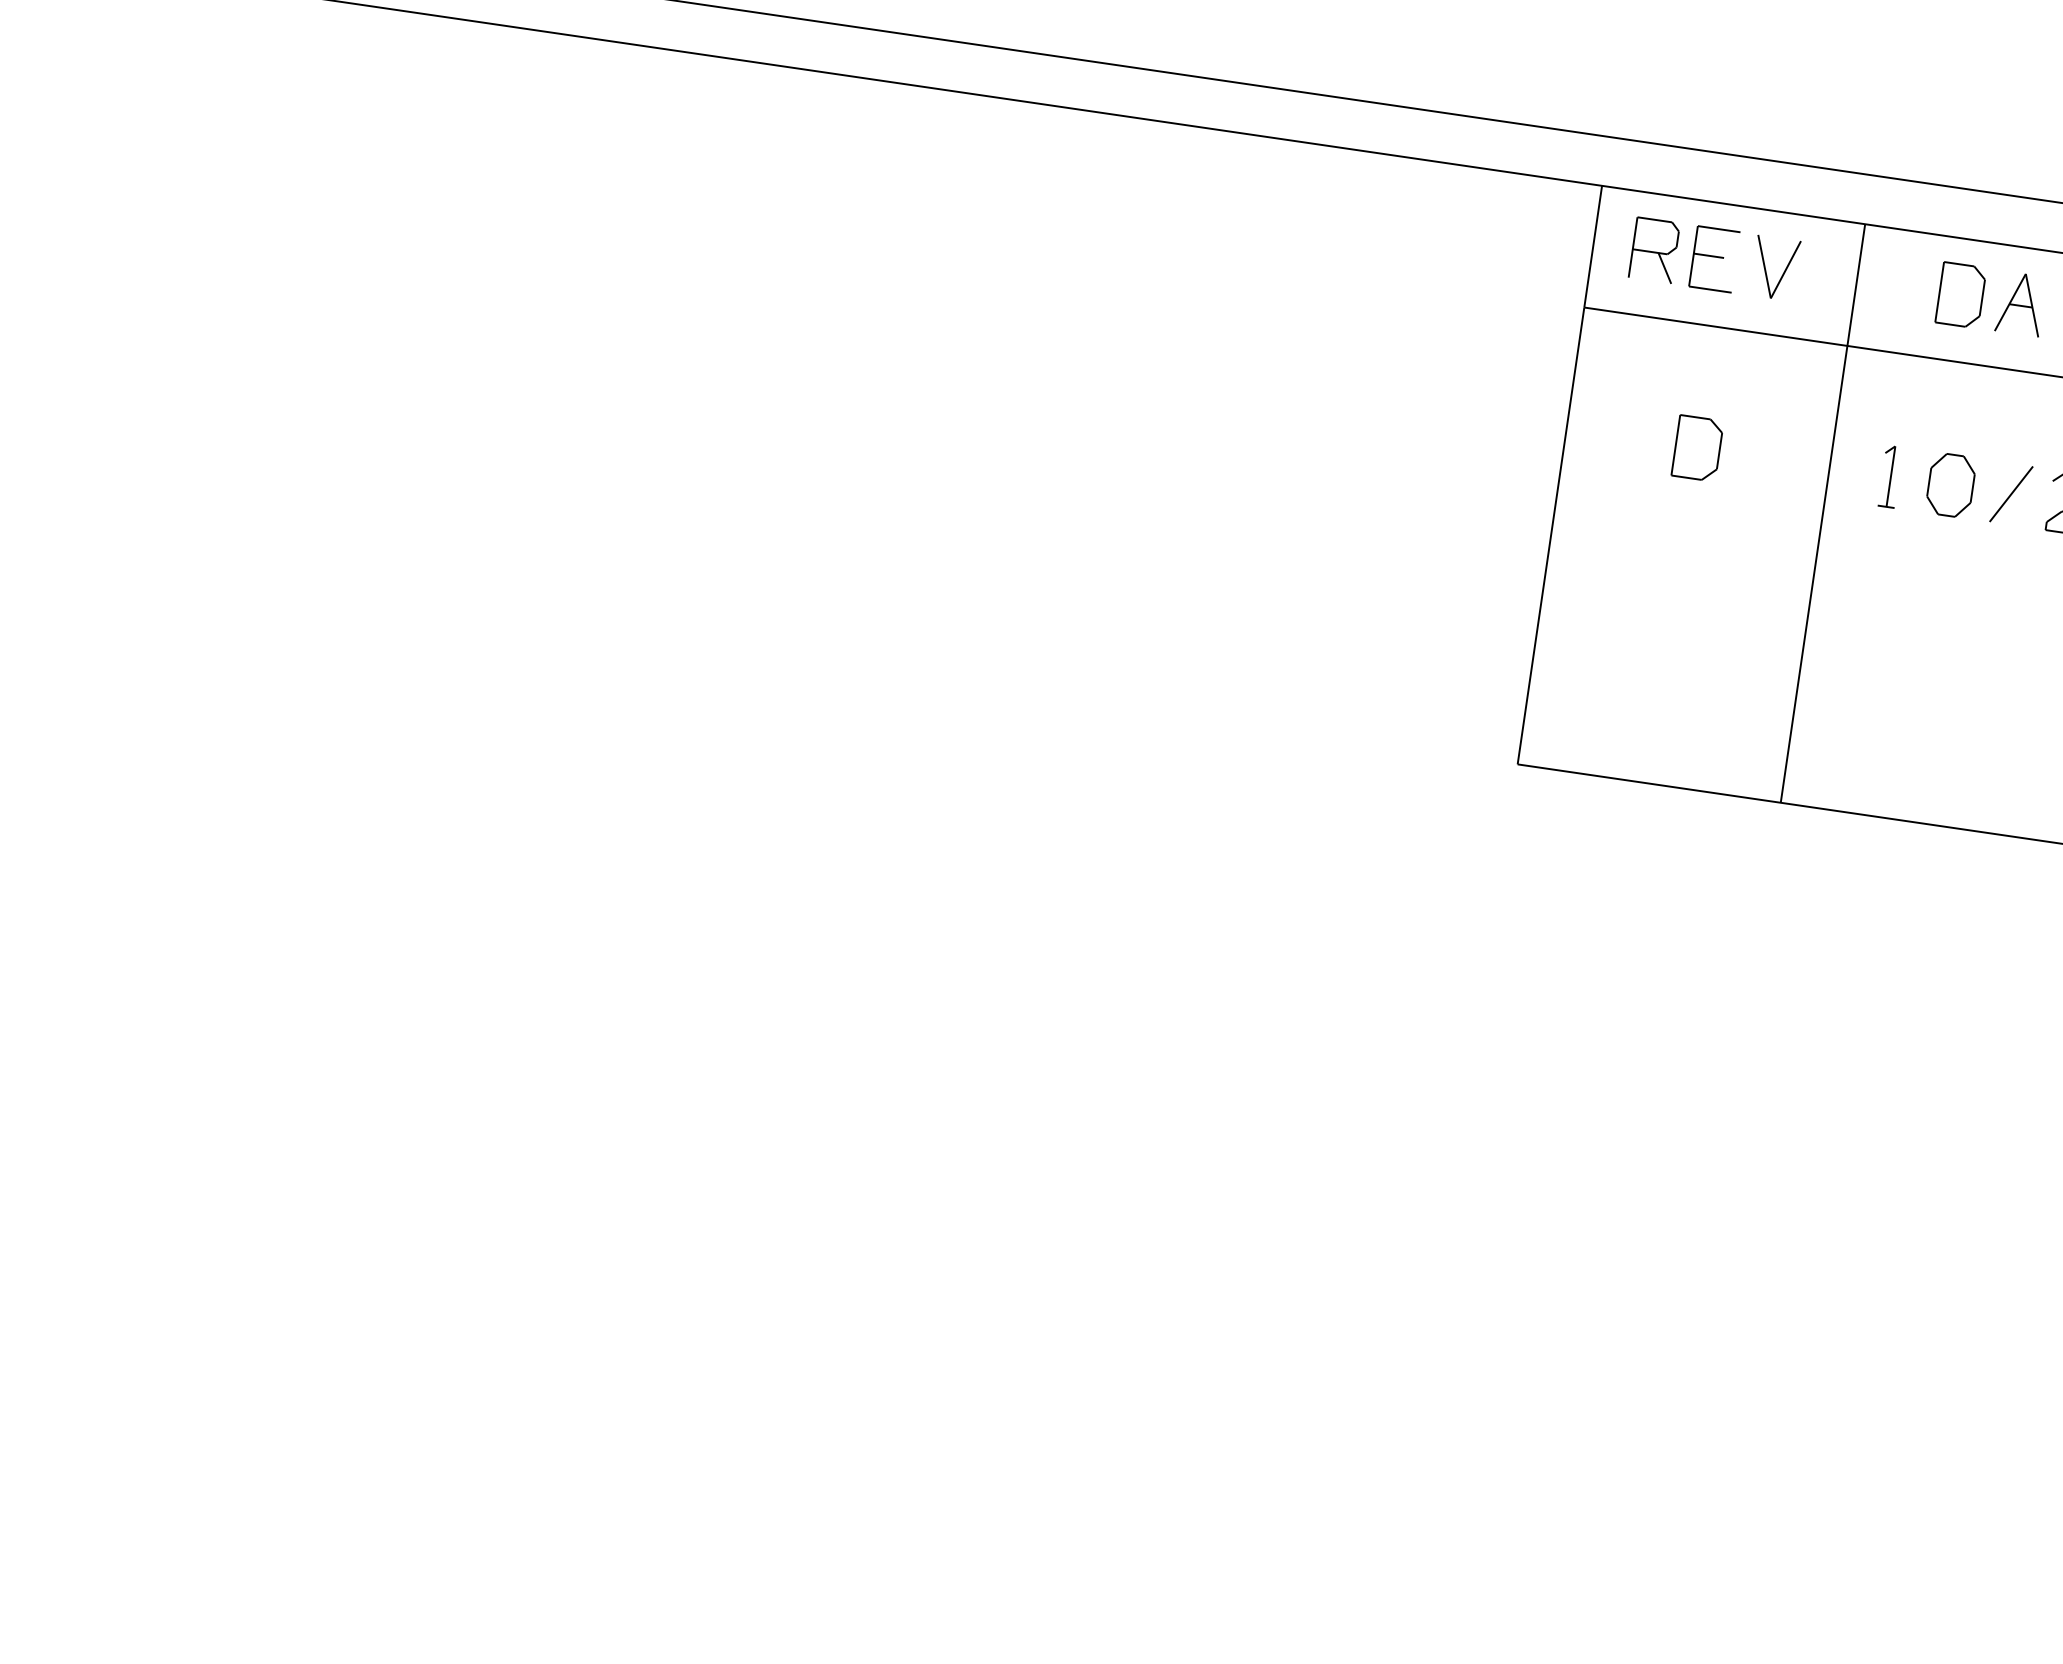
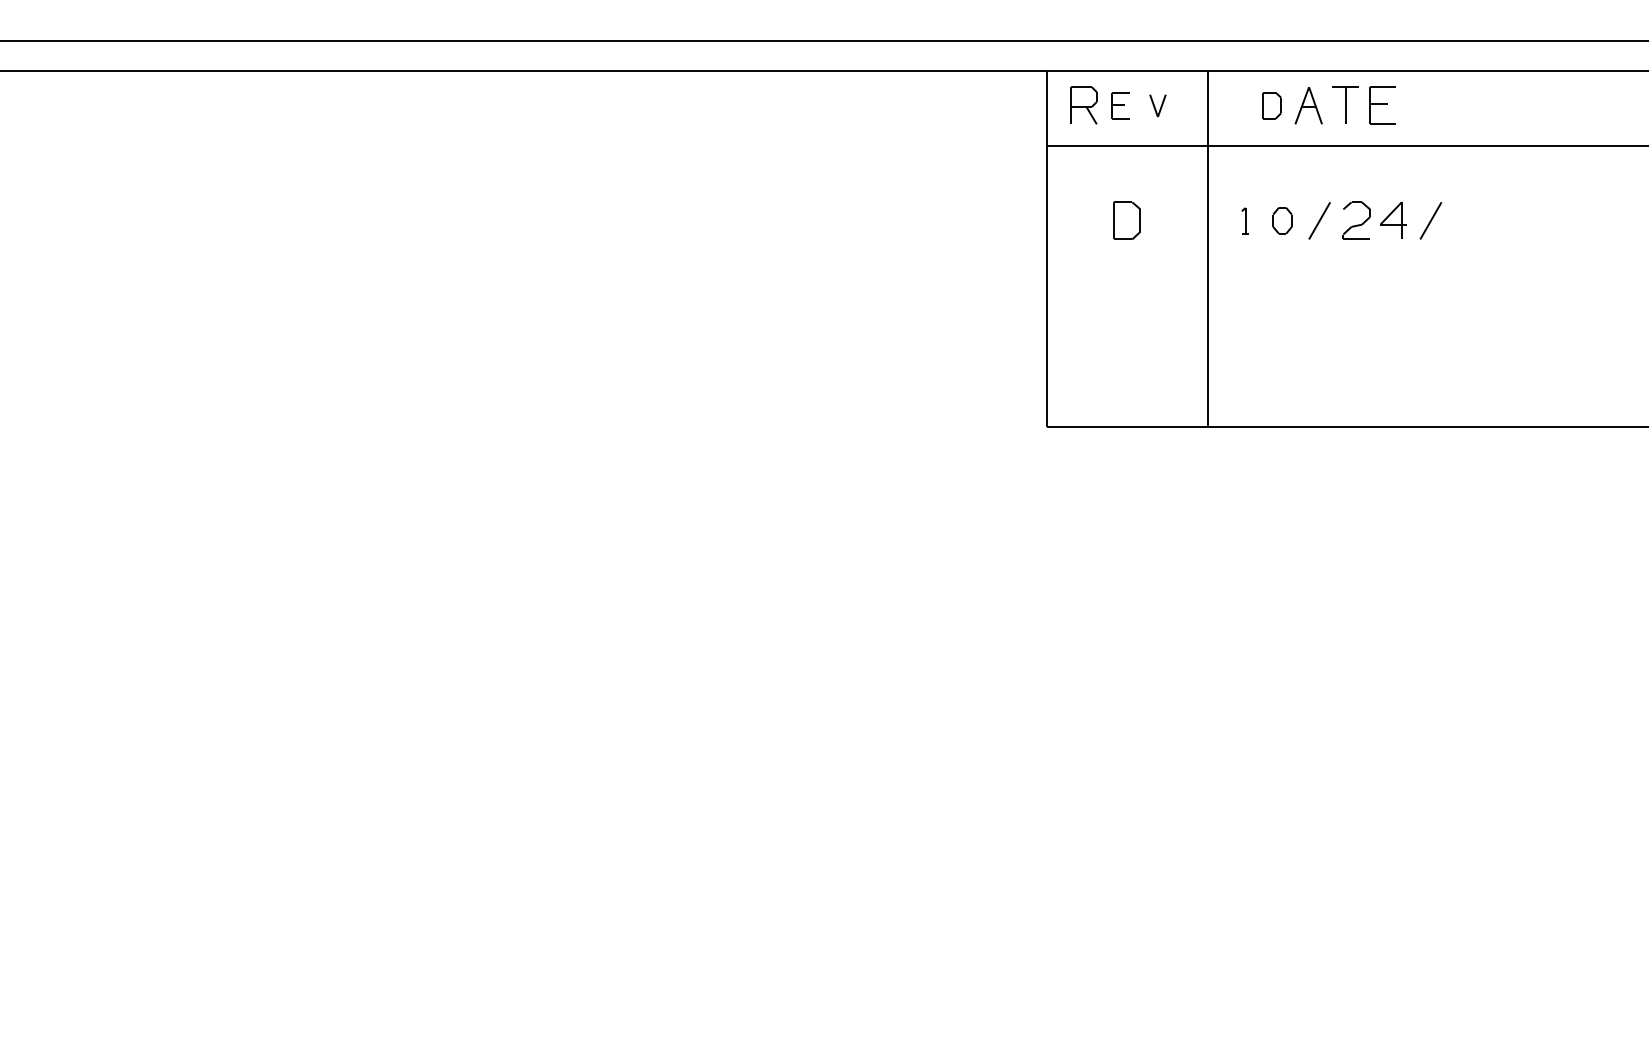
part: (1714, 258) -> (1120, 105), size x0.7
part: (1774, 267) -> (1157, 105), size x0.6
part: (1960, 294) -> (1271, 105), size x0.7
part: (1890, 475) -> (1245, 220), size x0.7
part: (1950, 484) -> (1282, 220), size x0.7

